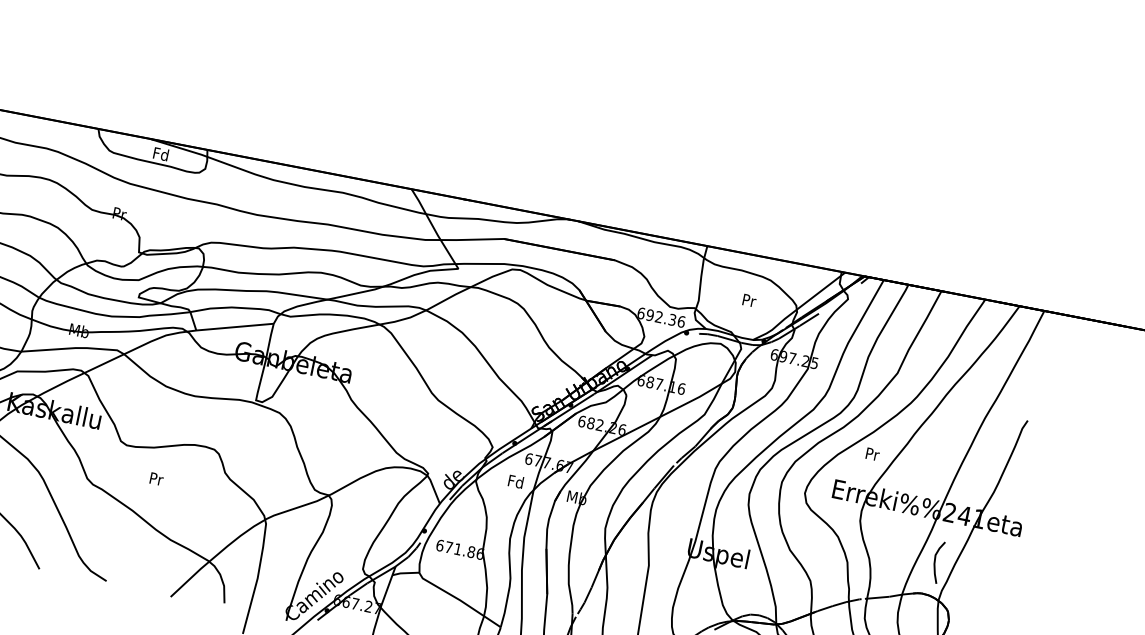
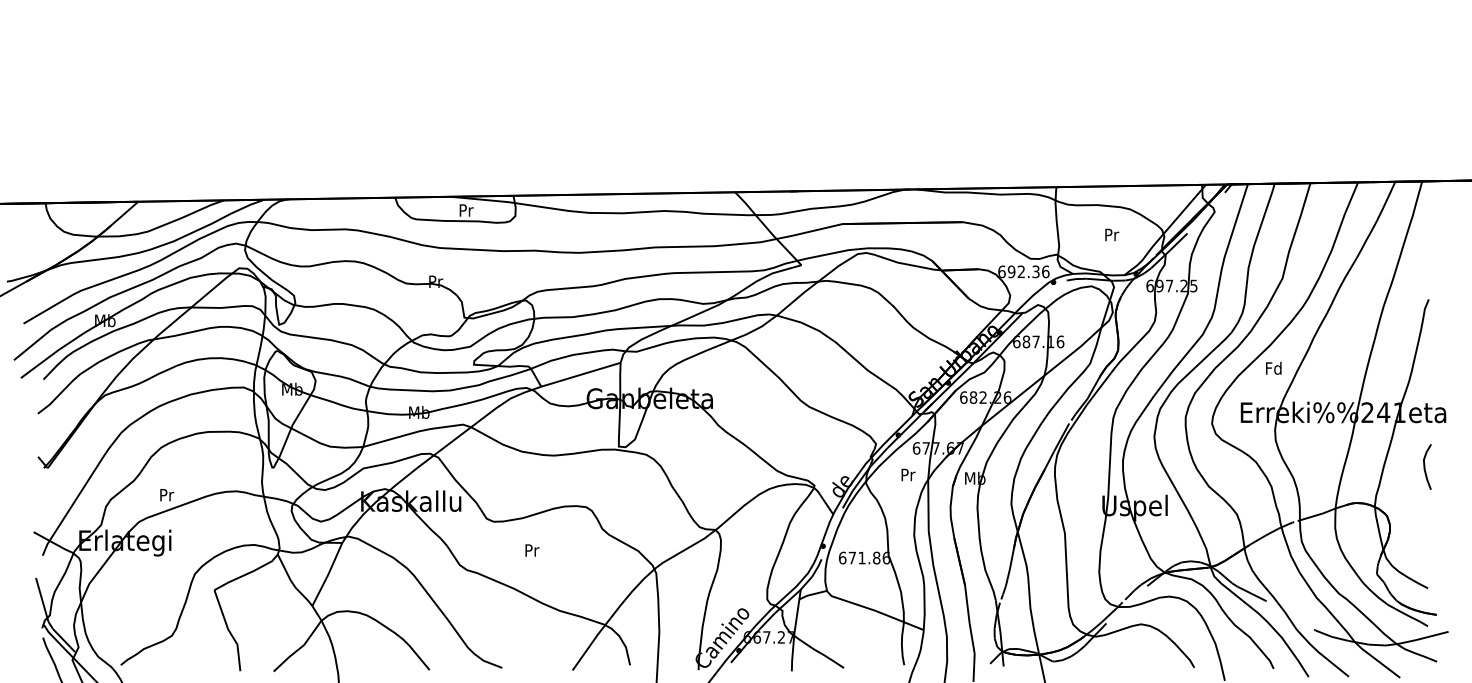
text: (160, 153) -> (465, 209), Fd -> Pr
text: (872, 453) -> (1273, 367), Pr -> Fd
text: (515, 481) -> (907, 474), Fd -> Pr
curve: (935, 561) -> (1425, 466), moved

